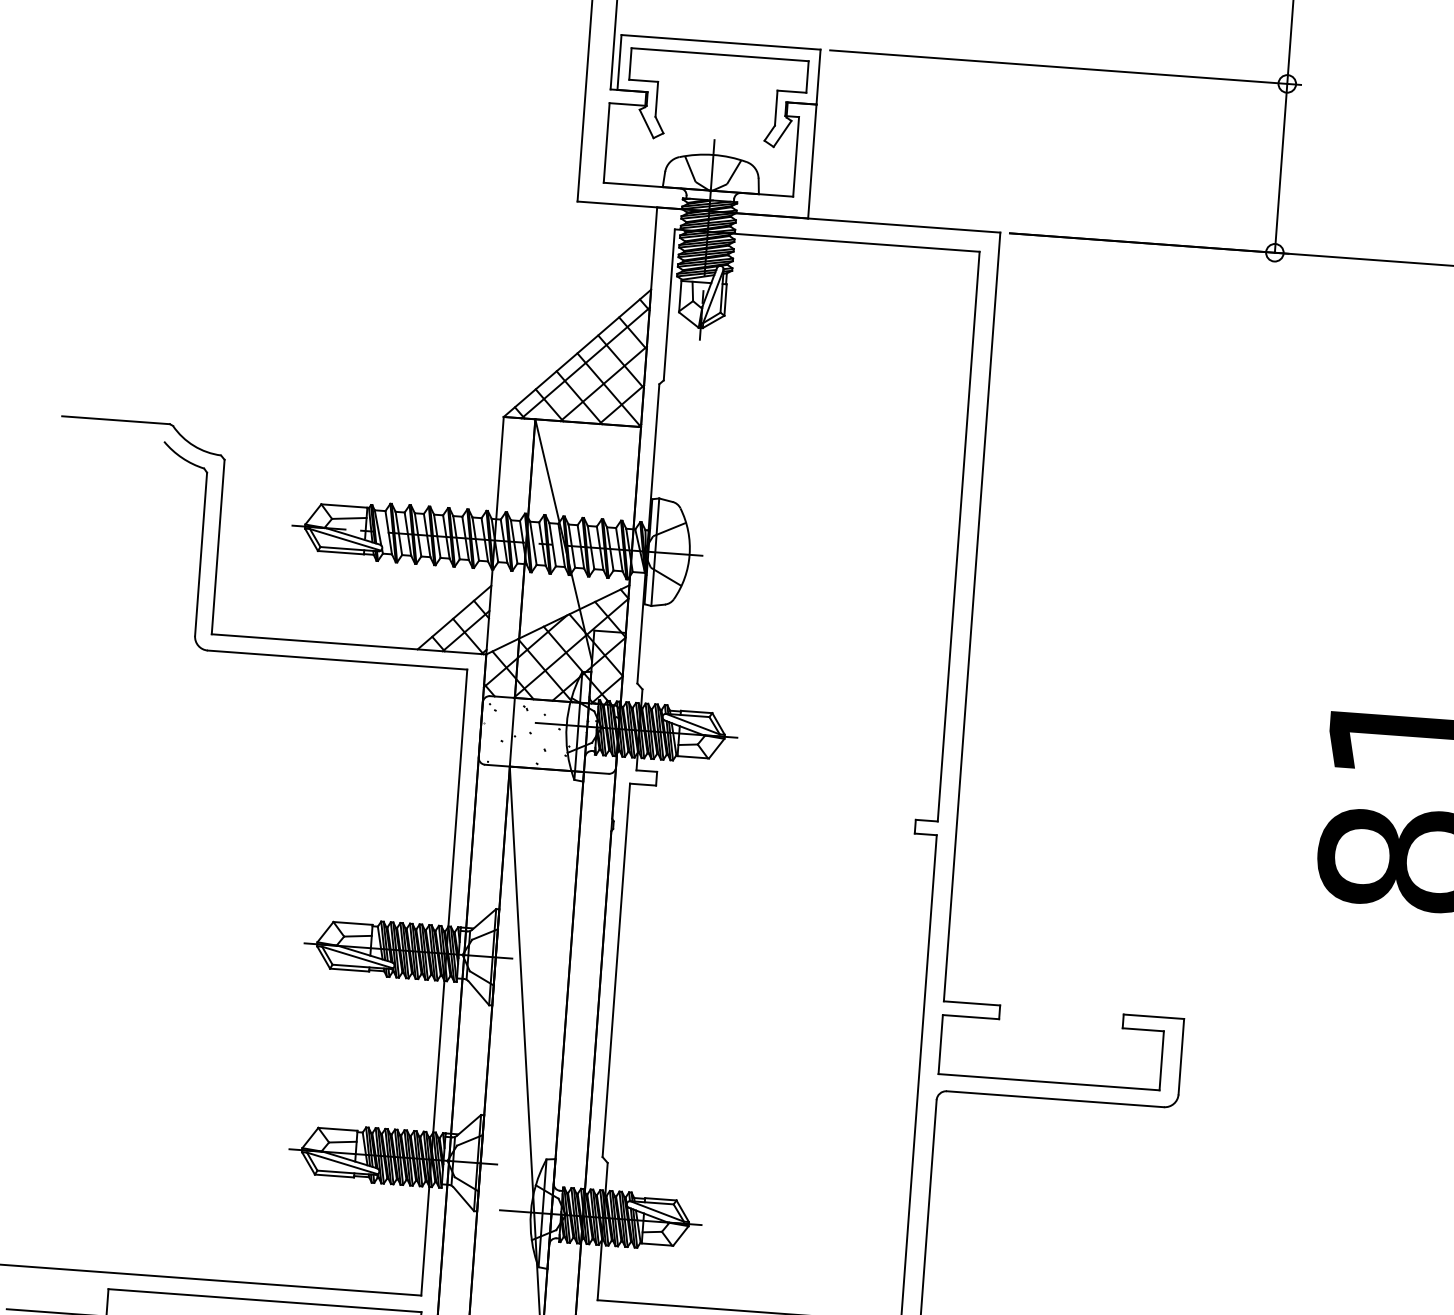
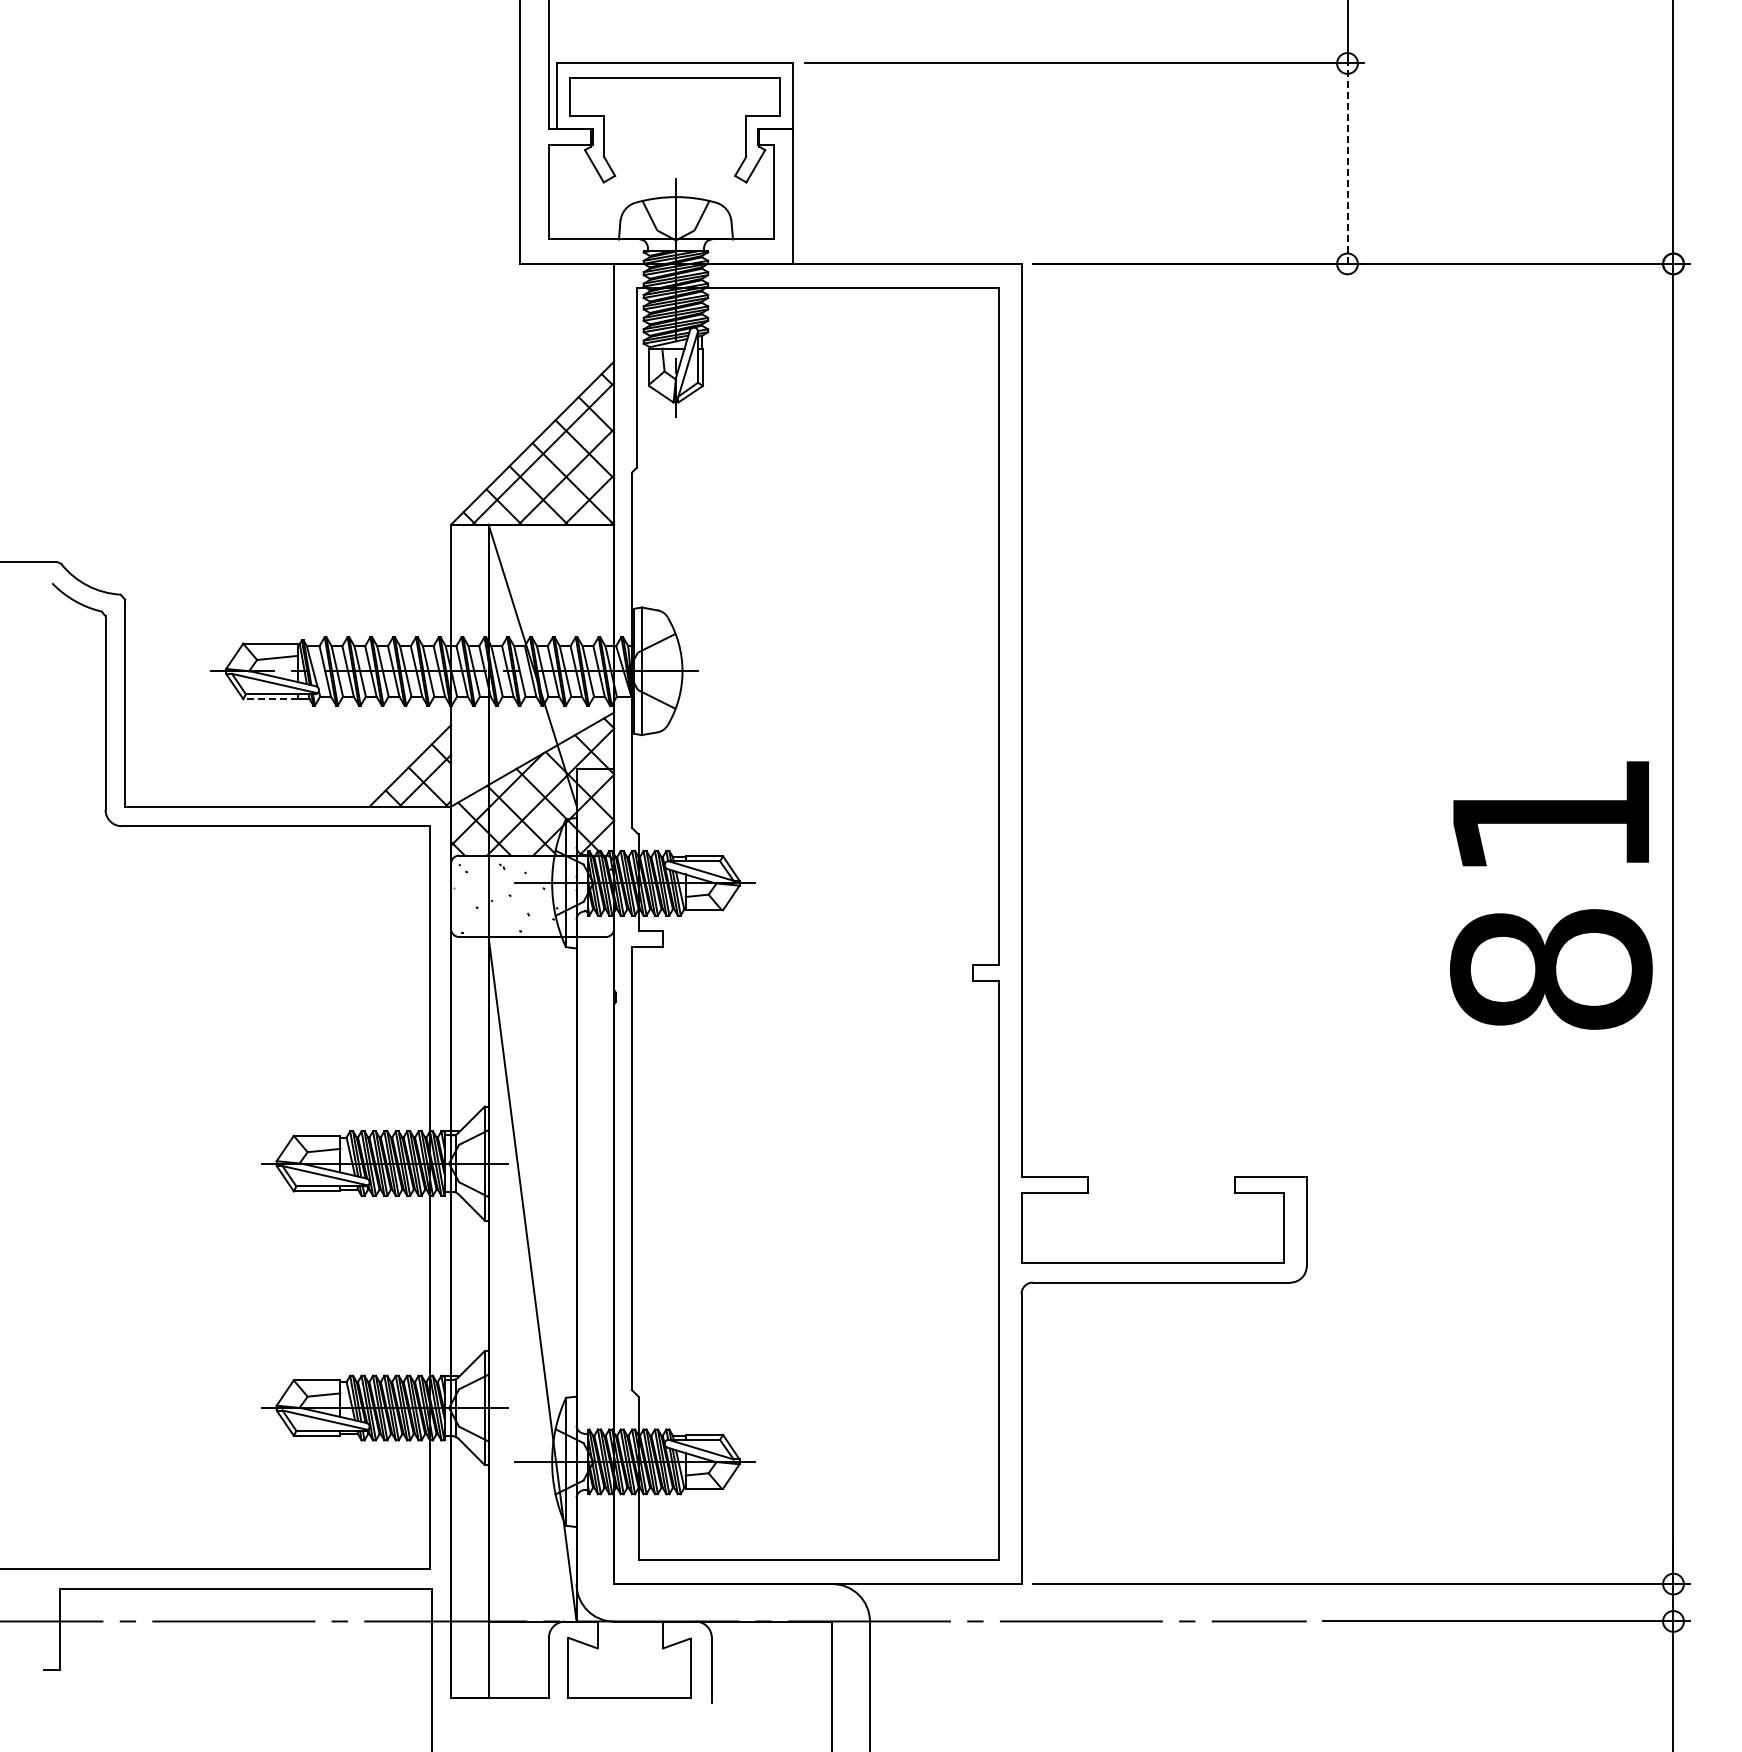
line: (1281, 168) -> (1347, 163), solid -> dashed
line: (340, 553) -> (270, 699), solid -> dashed

